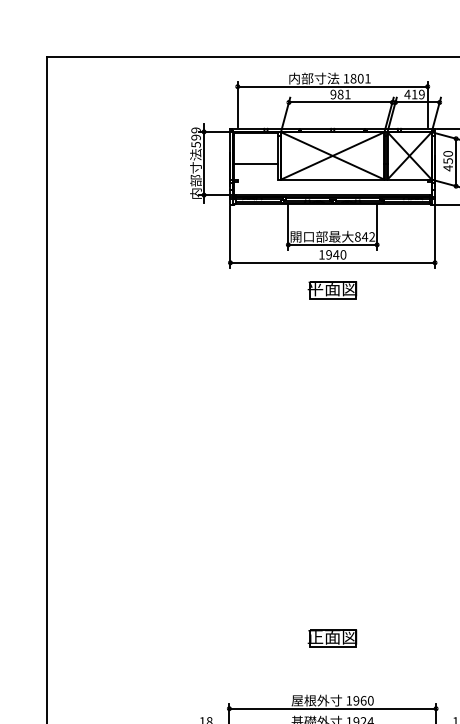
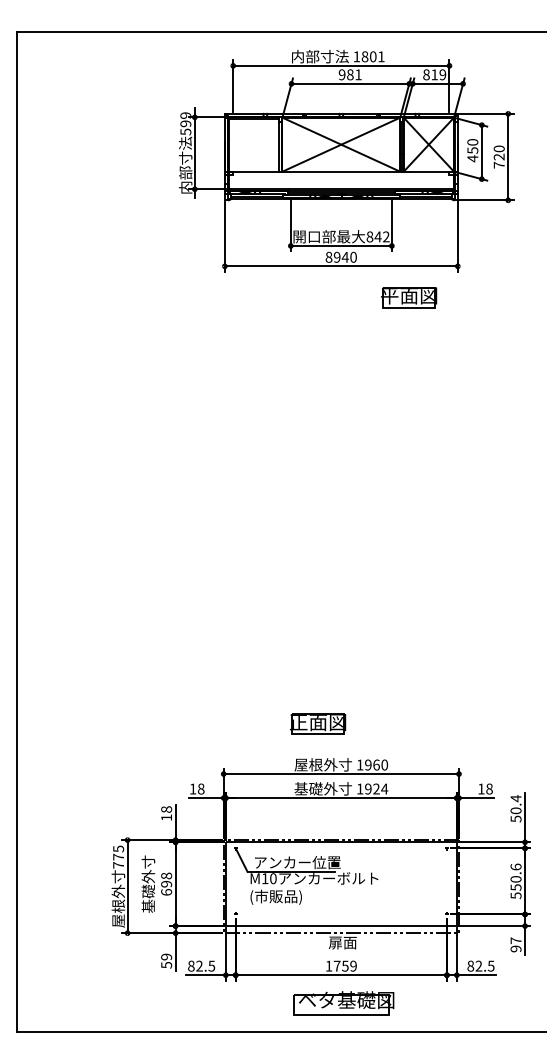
text: (407, 94) -> (426, 74), 419 -> 819
line: (255, 163) -> (253, 171), moved
text: (321, 254) -> (328, 256), 1940 -> 8940
part: (332, 290) -> (409, 297), moved
part: (332, 637) -> (318, 723), moved

